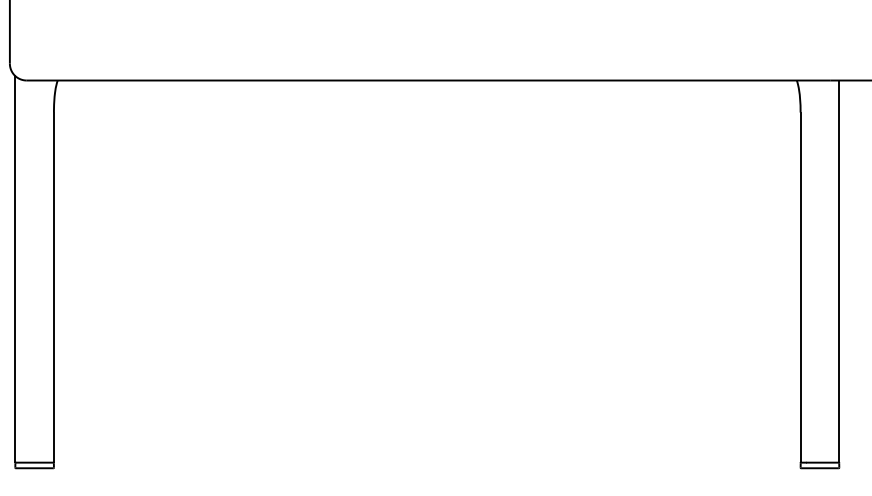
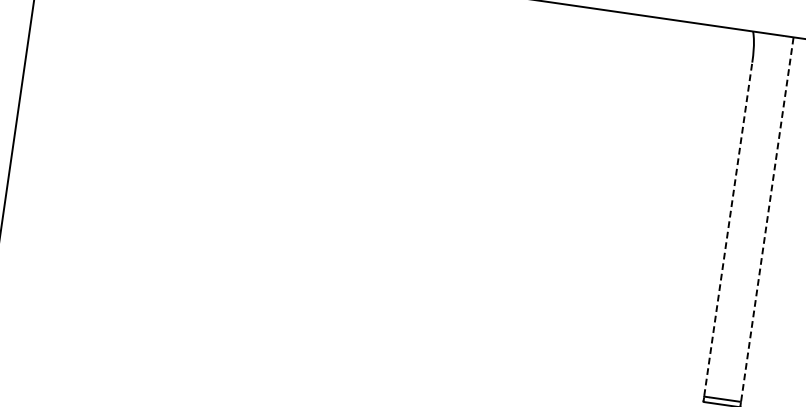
line: (839, 271) -> (767, 219), solid -> dashed
line: (800, 287) -> (728, 229), solid -> dashed

